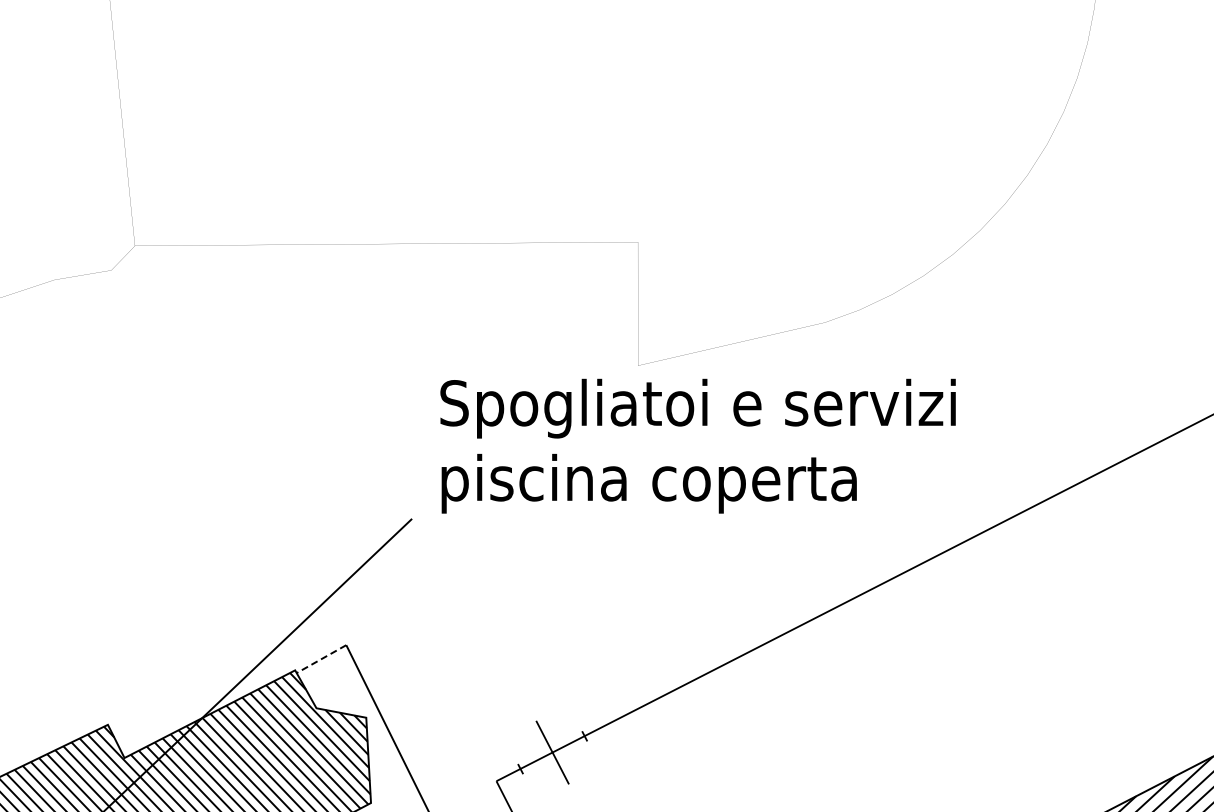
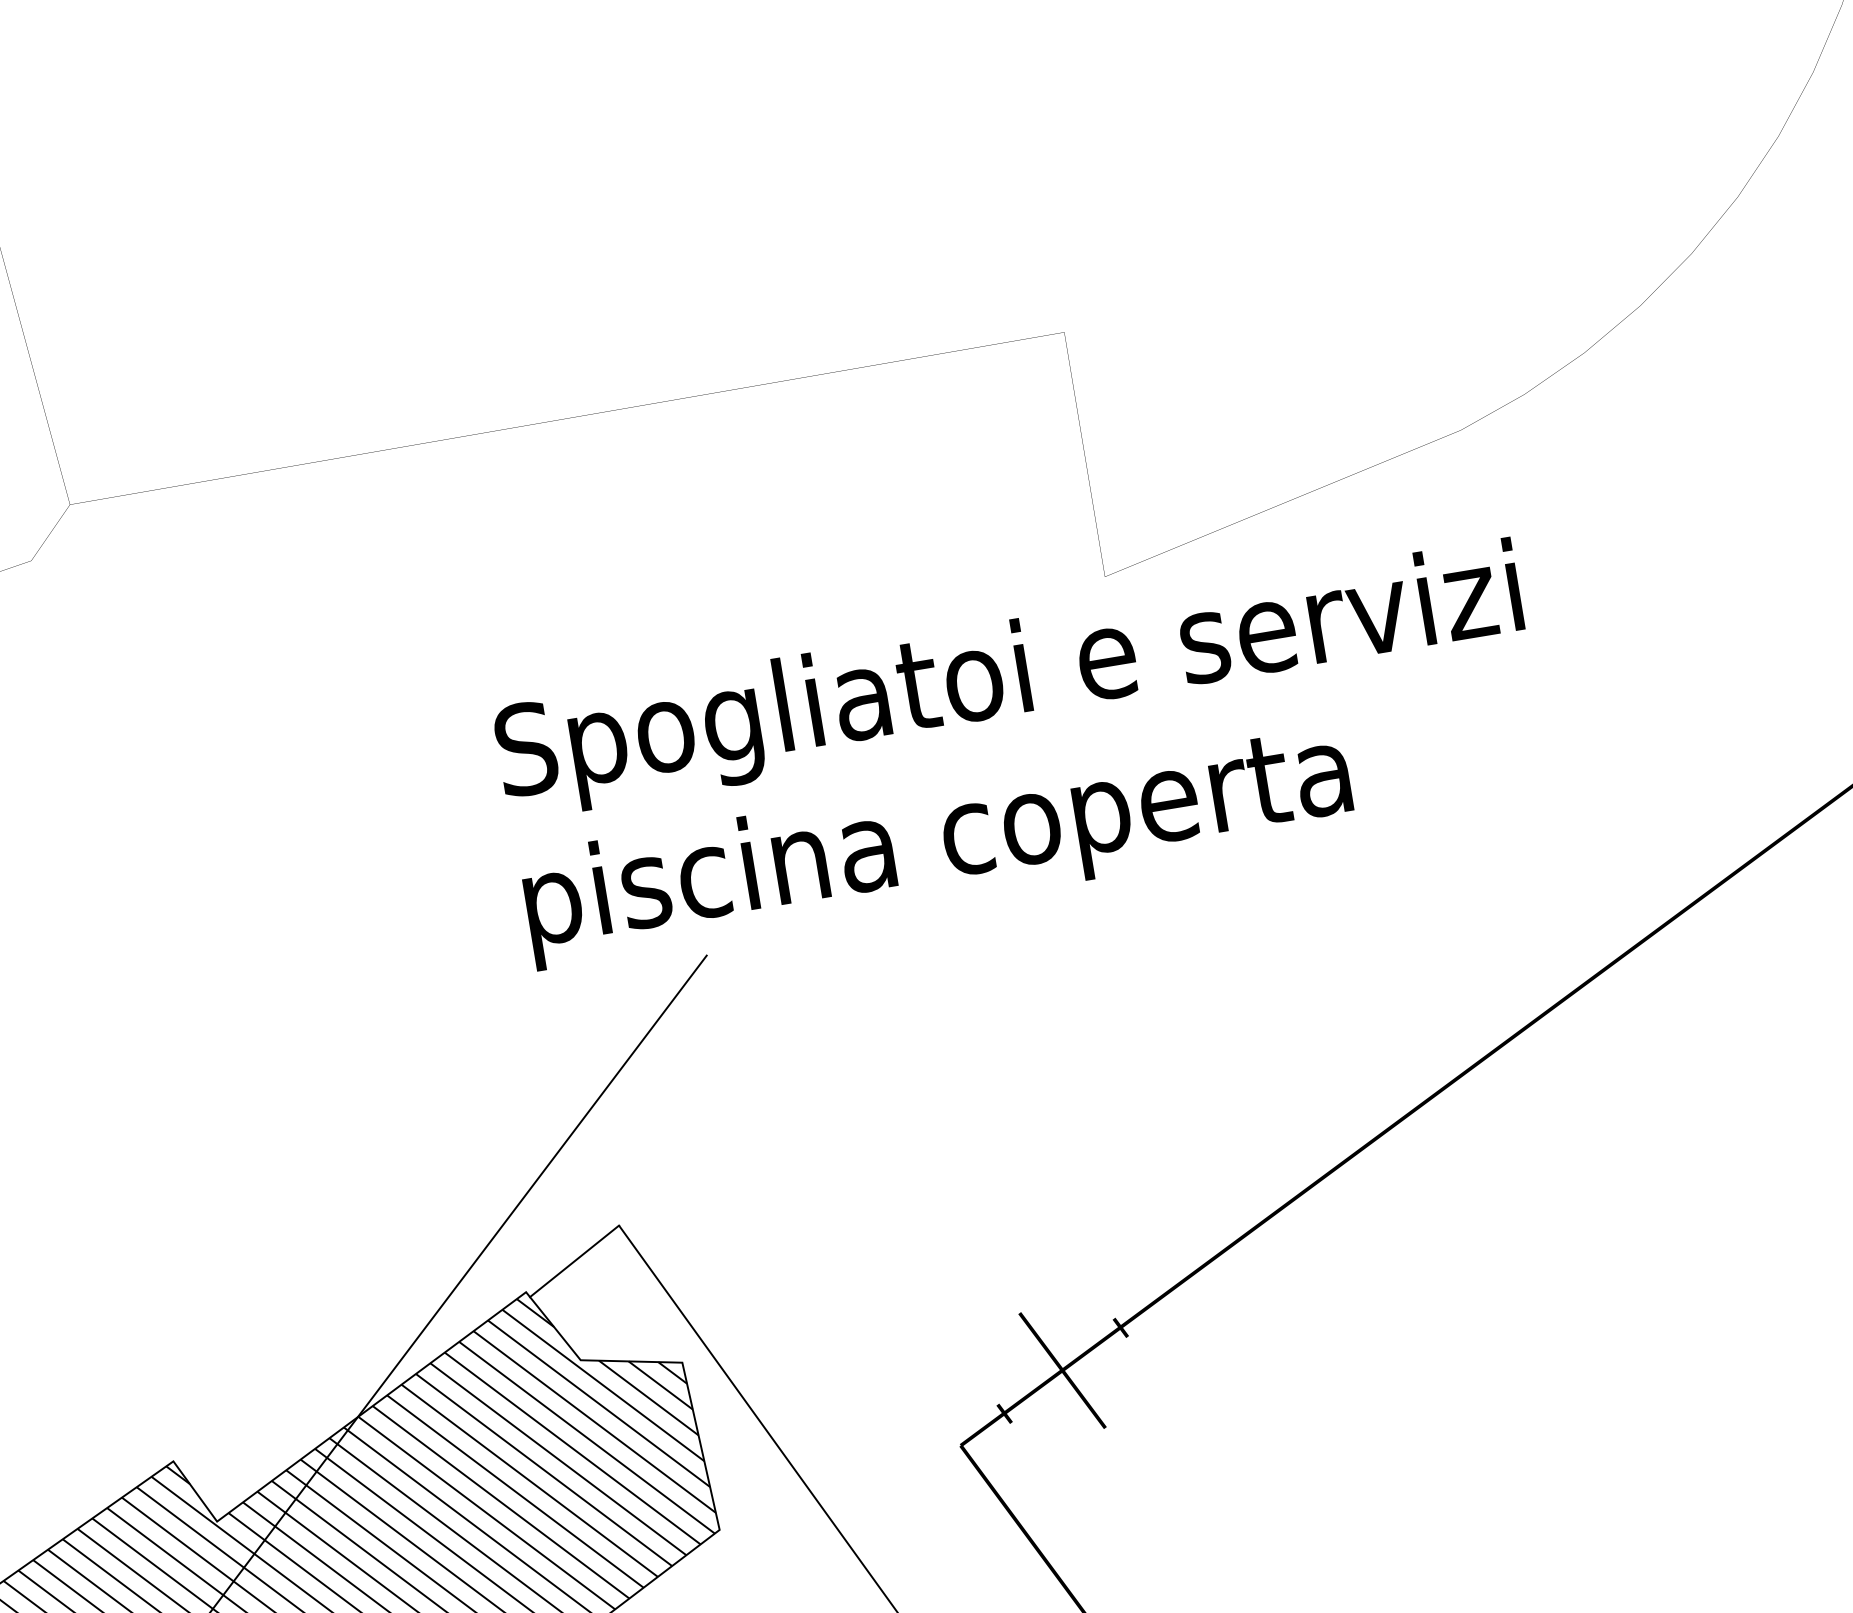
text: (697, 445) -> (1021, 753), moved
line: (321, 659) -> (574, 1262), dashed -> solid

